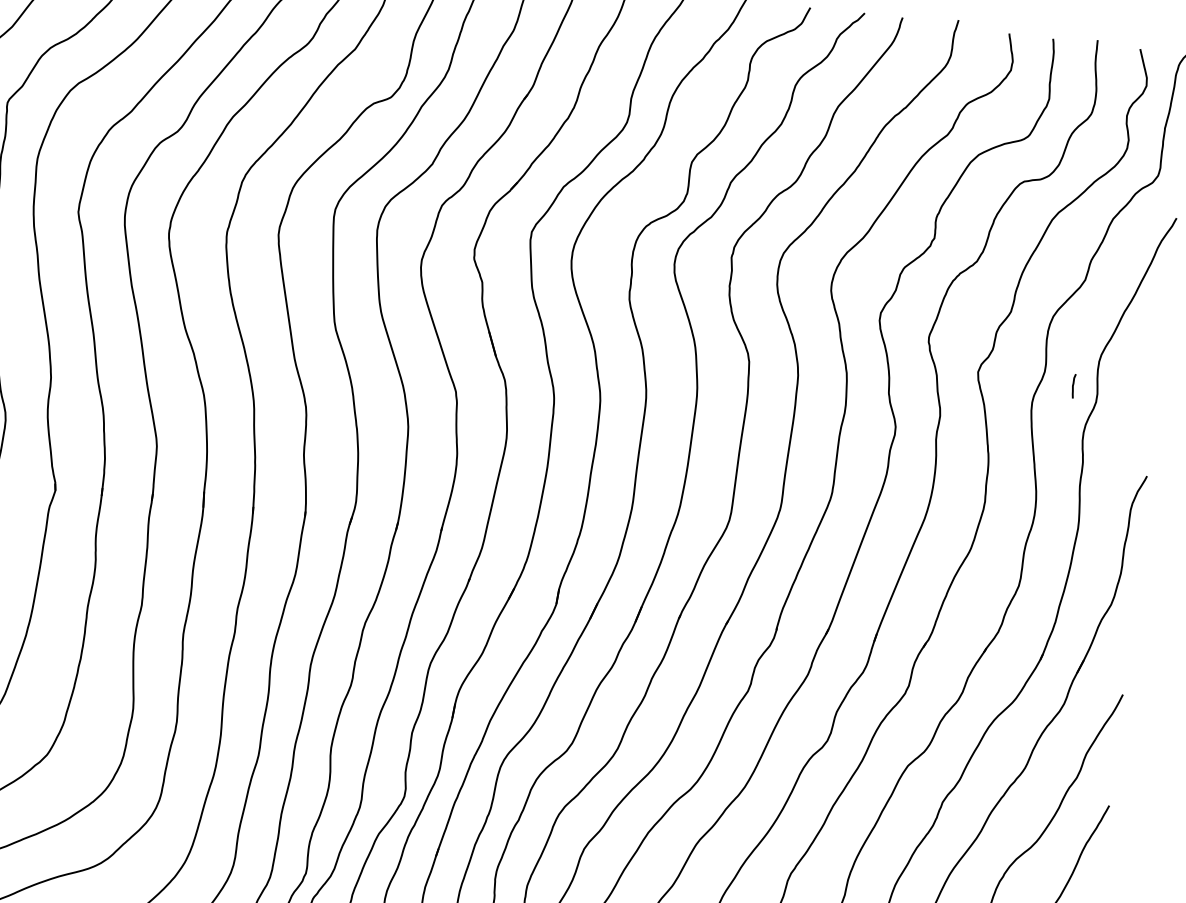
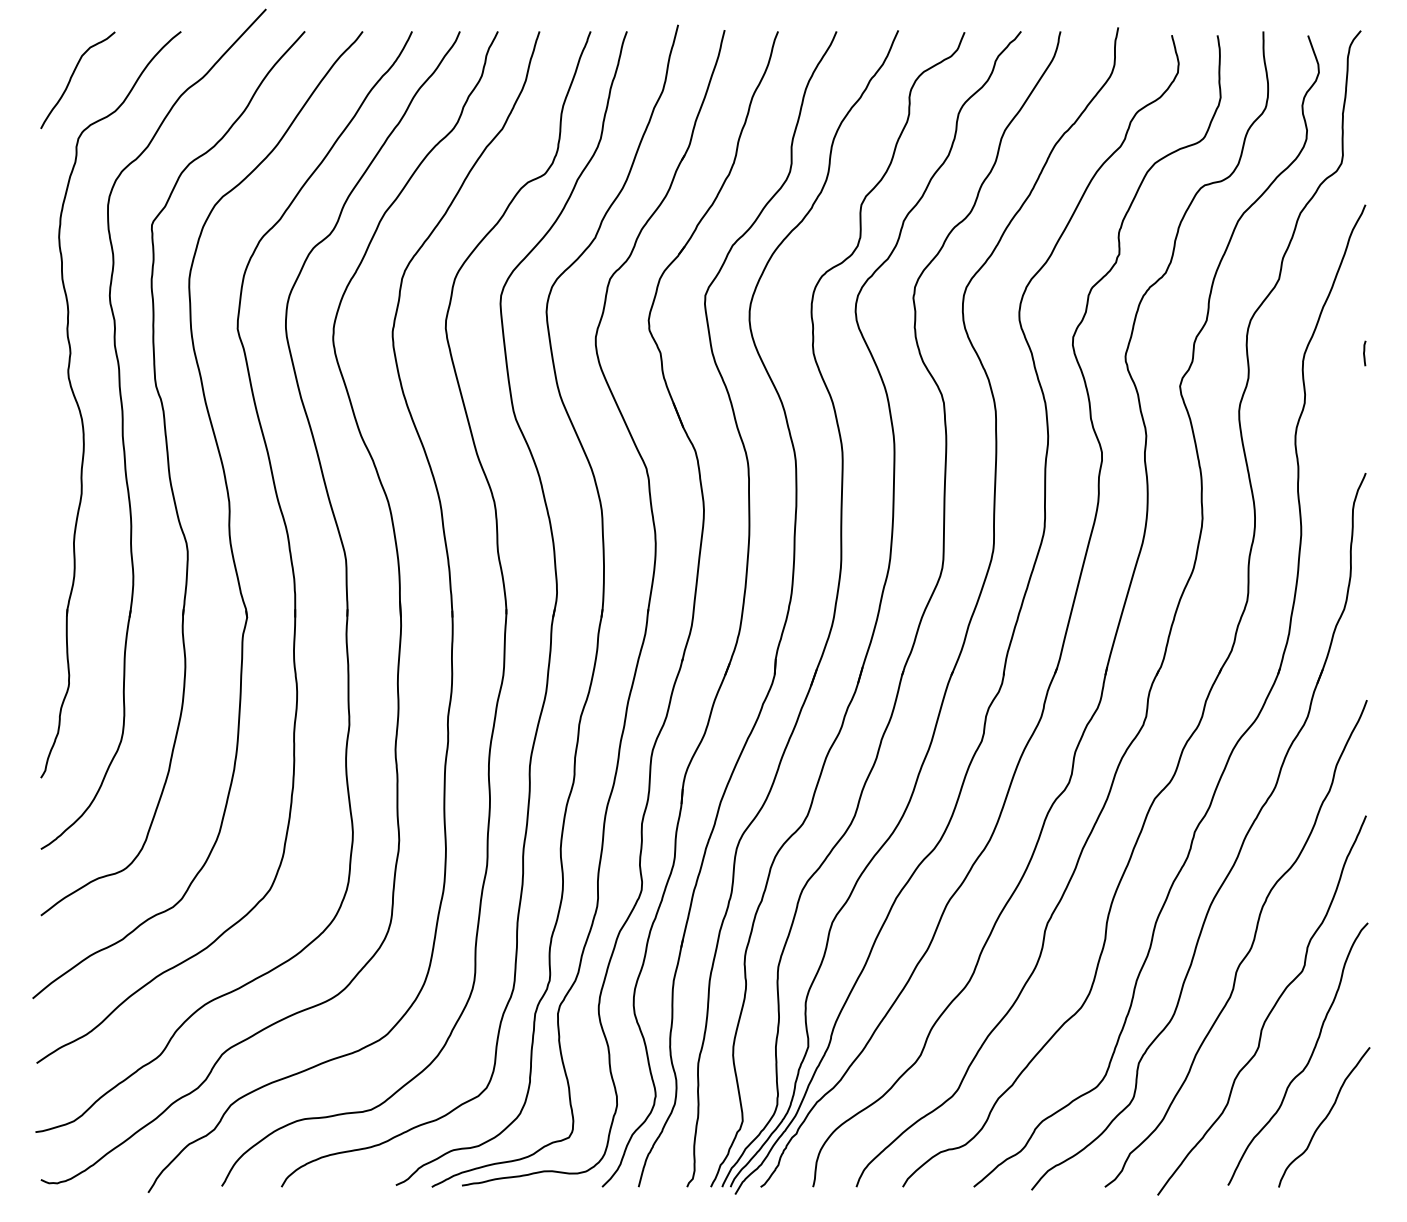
line: (1073, 386) -> (1364, 353), moved

